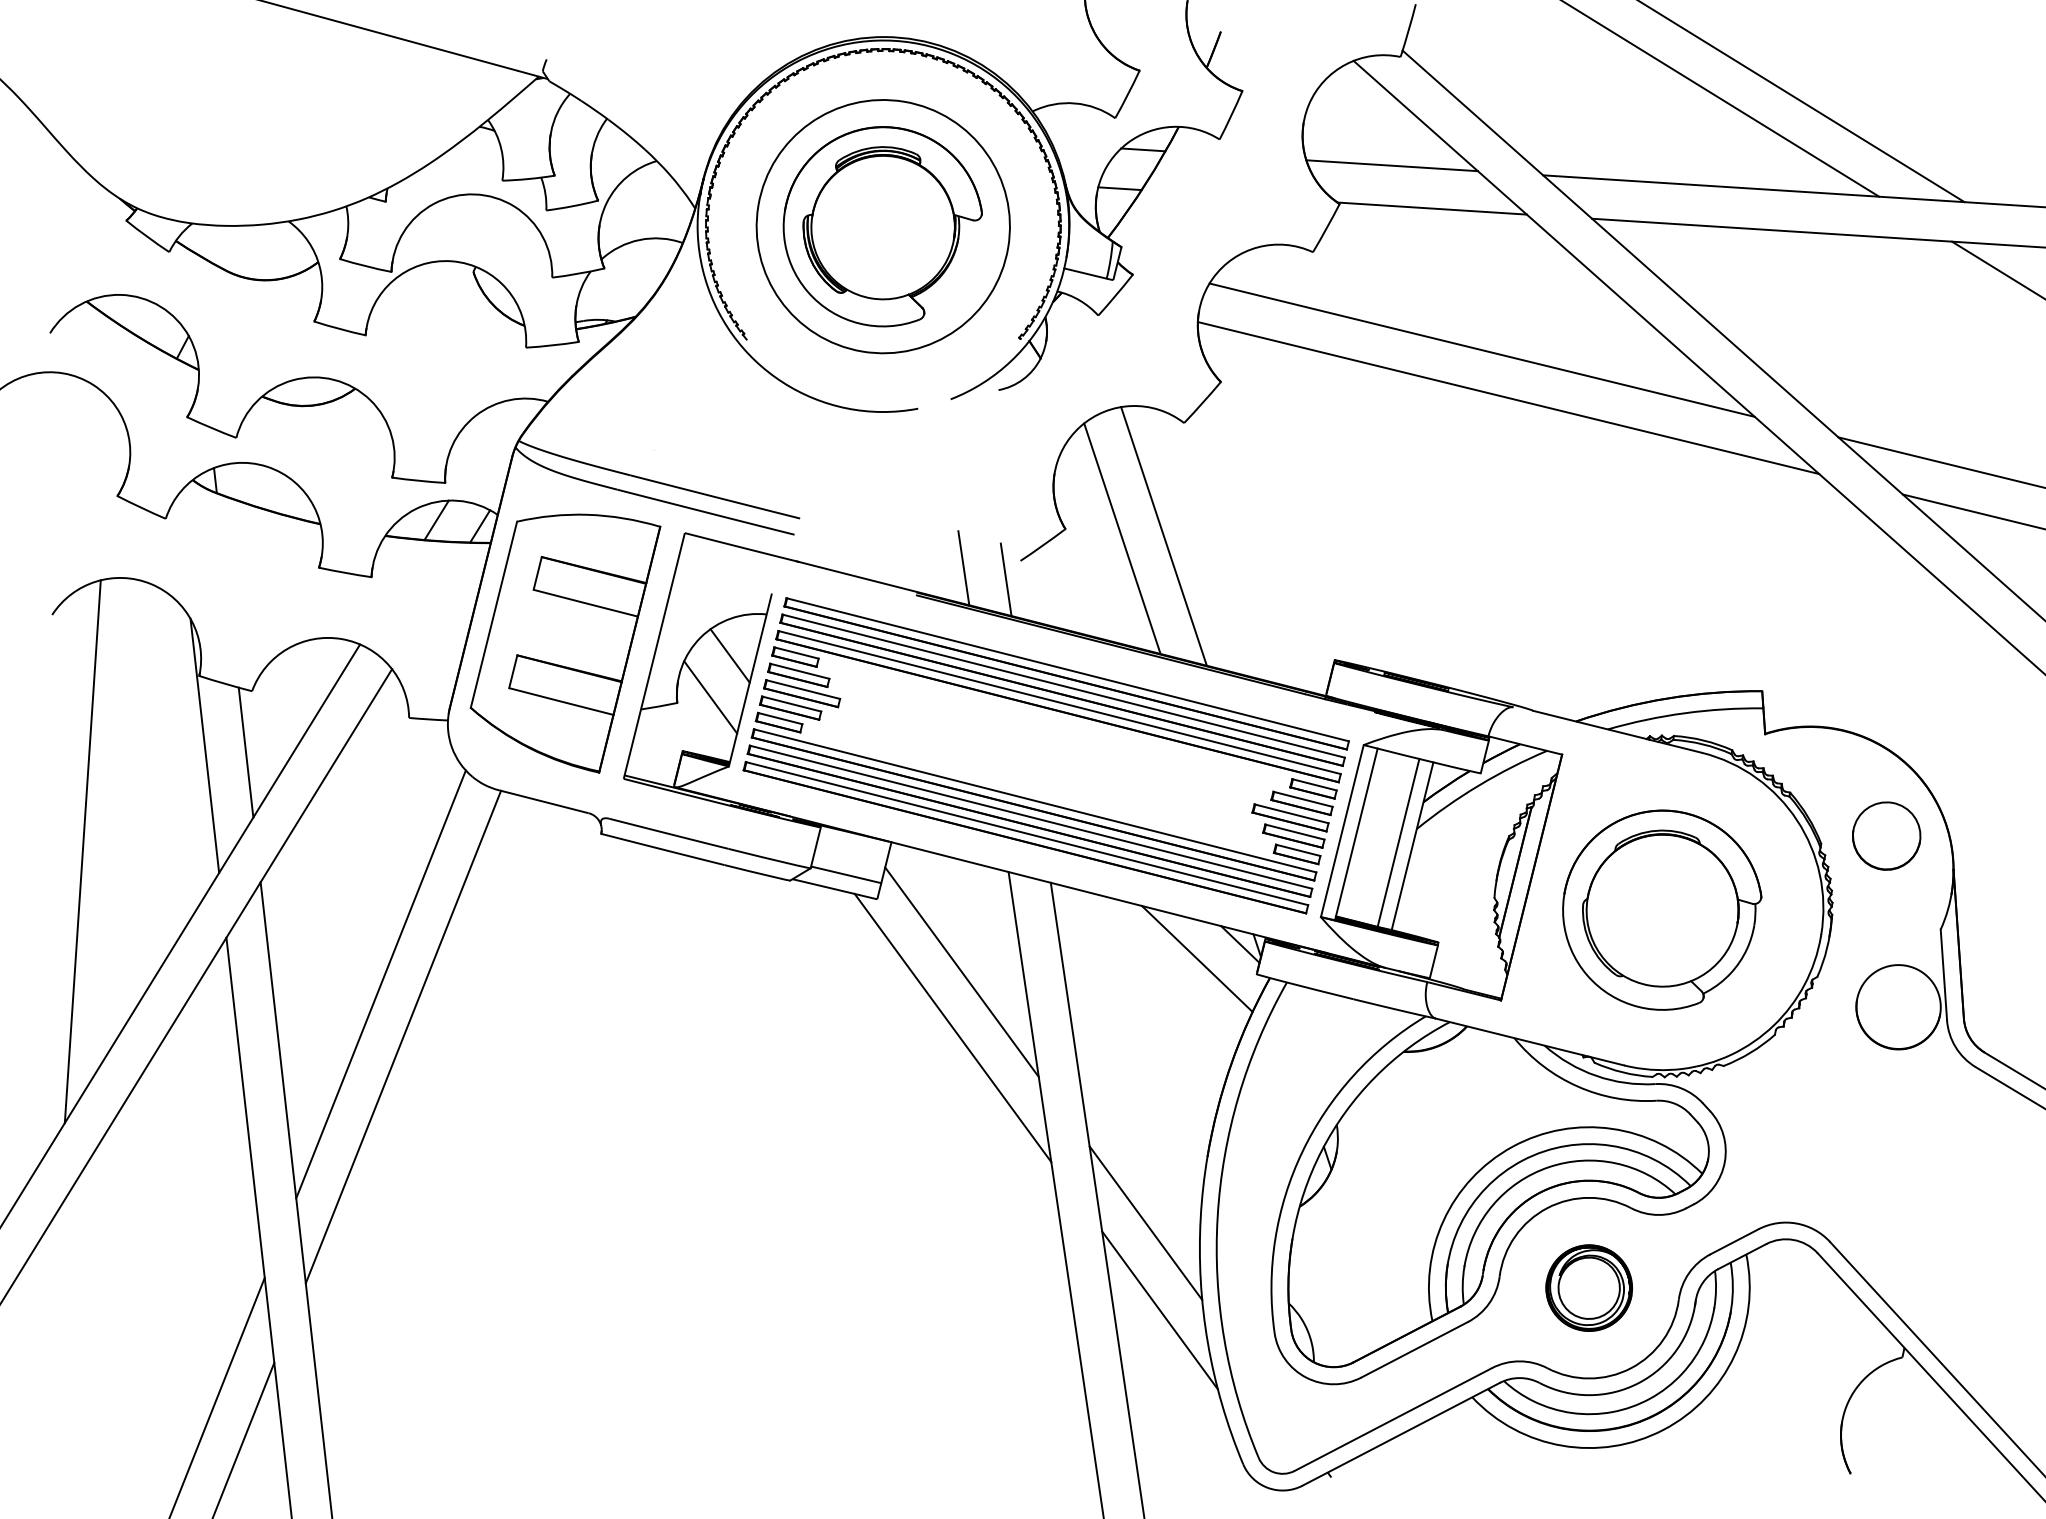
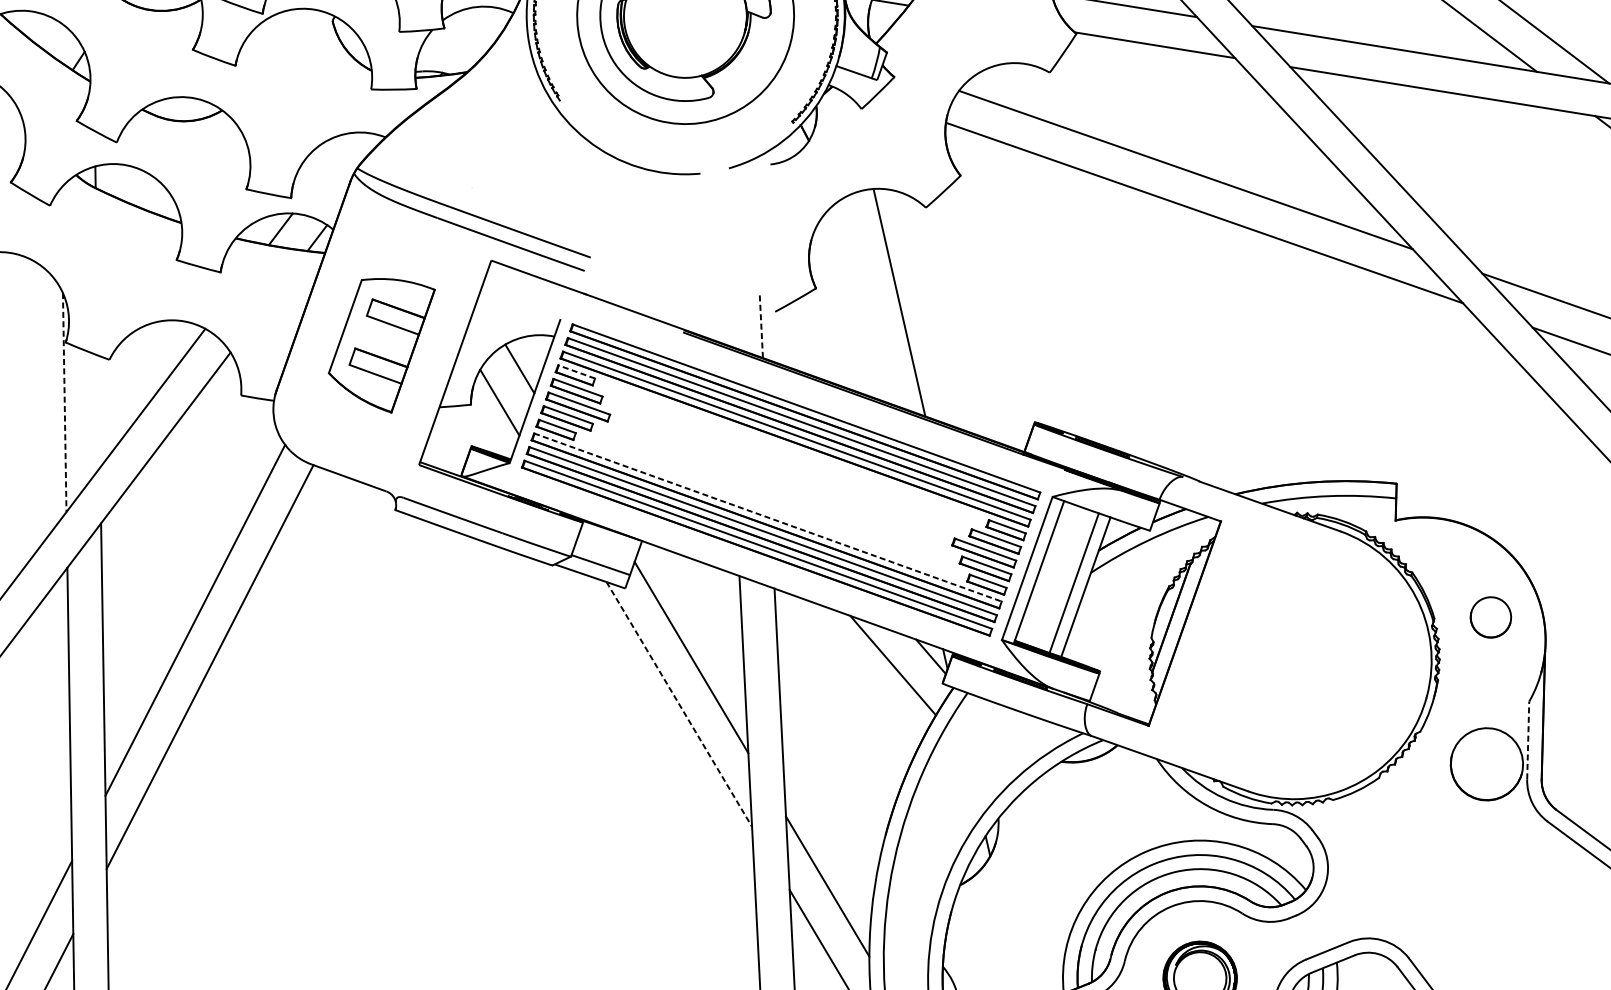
line: (1122, 538) -> (863, 301), removed
line: (963, 568) -> (725, 313), removed
line: (1006, 579) -> (761, 326), solid -> dashed
part: (565, 643) -> (380, 344), size x0.6
line: (796, 653) -> (576, 372), solid -> dashed
line: (204, 745) -> (64, 402), solid -> dashed
line: (245, 752) -> (98, 411), removed
line: (1035, 800) -> (768, 517), solid -> dashed
part: (1886, 835) -> (1490, 616), size x0.7
part: (1662, 909) -> (1293, 661), removed
line: (1943, 974) -> (1527, 740), solid -> dashed
line: (953, 1028) -> (679, 704), solid -> dashed

